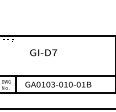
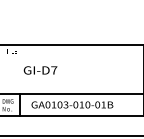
text: (43, 52) -> (40, 70), moved

